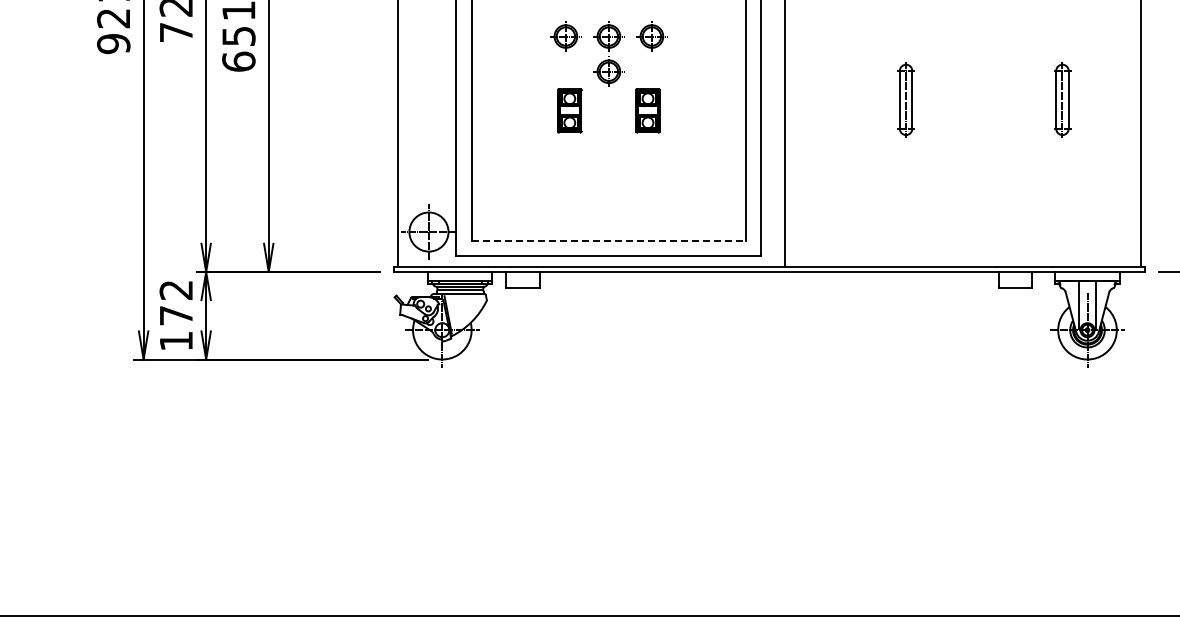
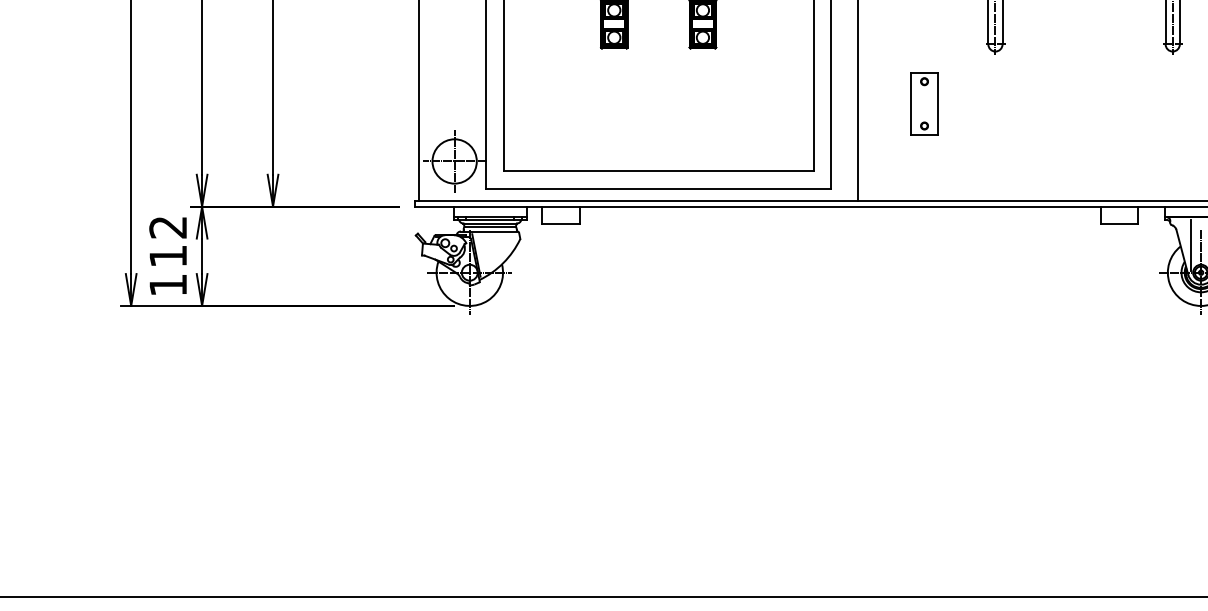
part: (843, 181) -> (924, 104), added
line: (608, 240) -> (658, 171), dashed -> solid
text: (176, 315) -> (168, 256), 172 -> 112

